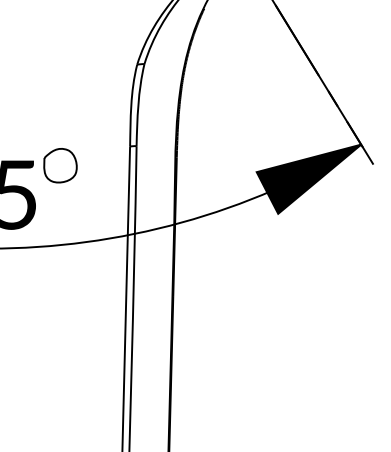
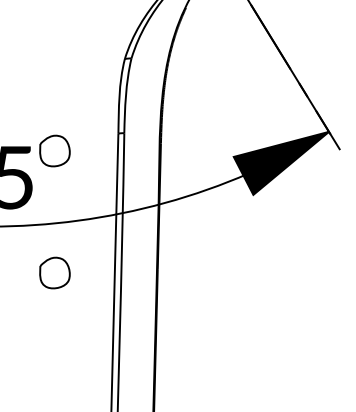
part: (59, 298) -> (54, 272), added

